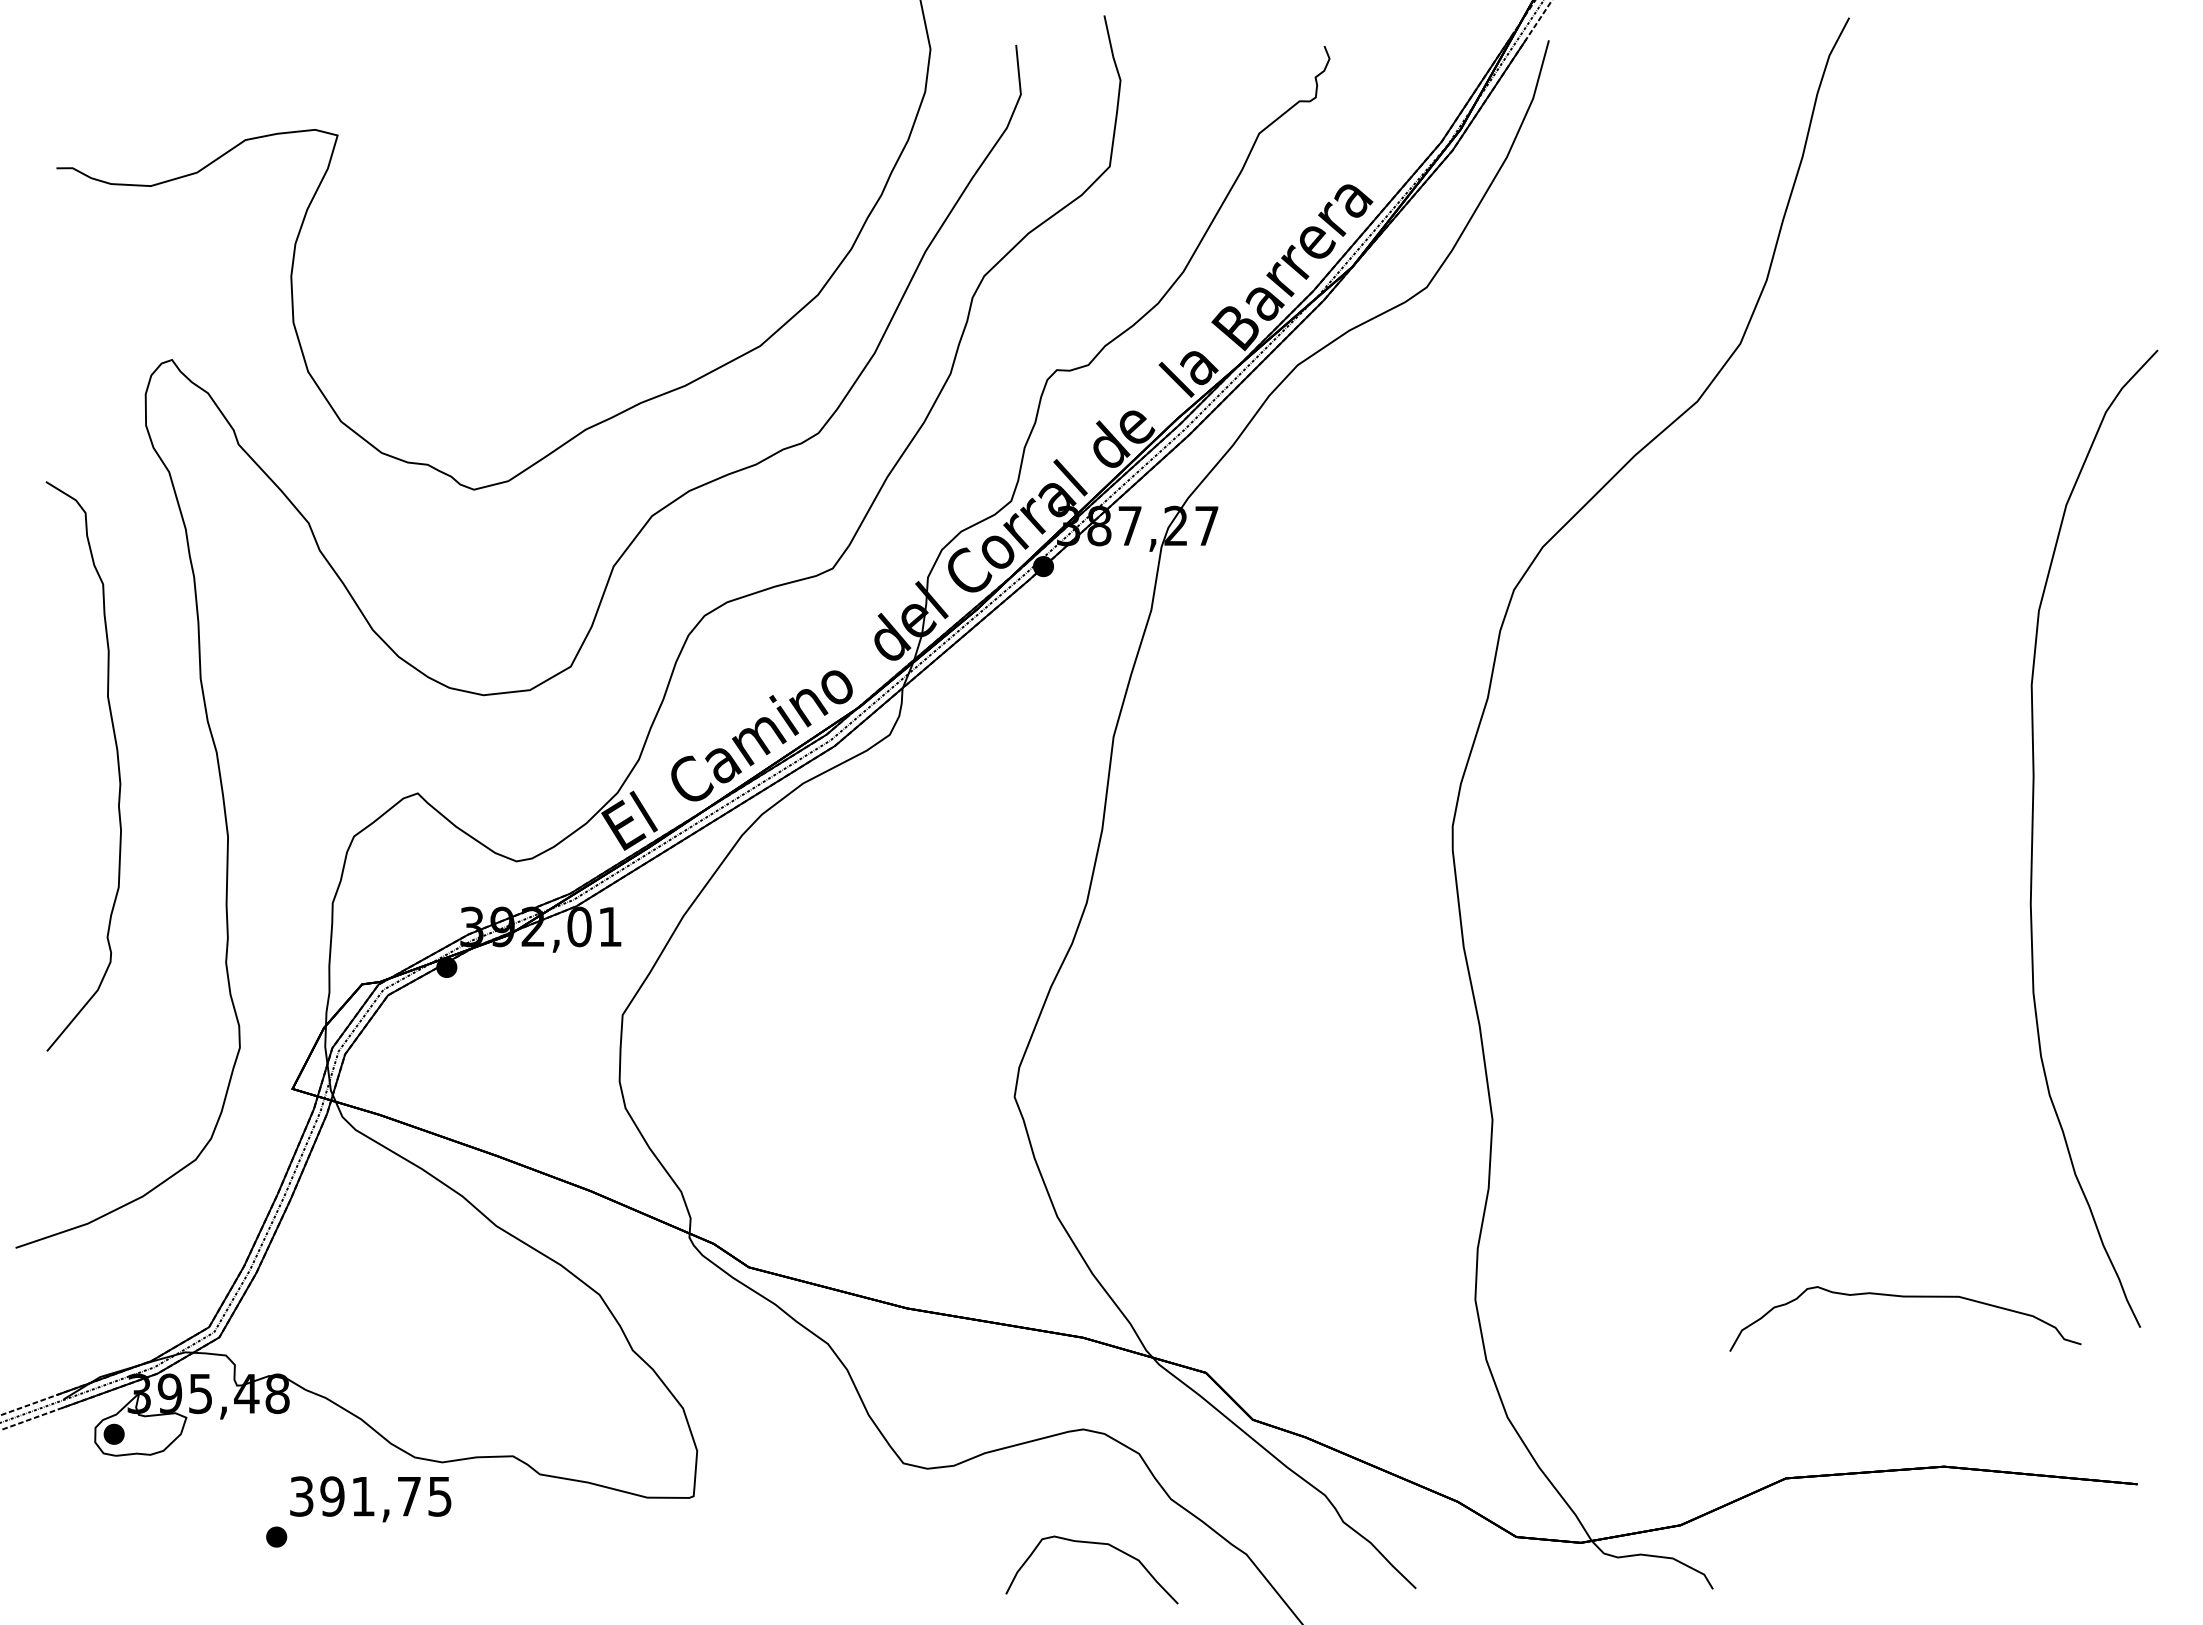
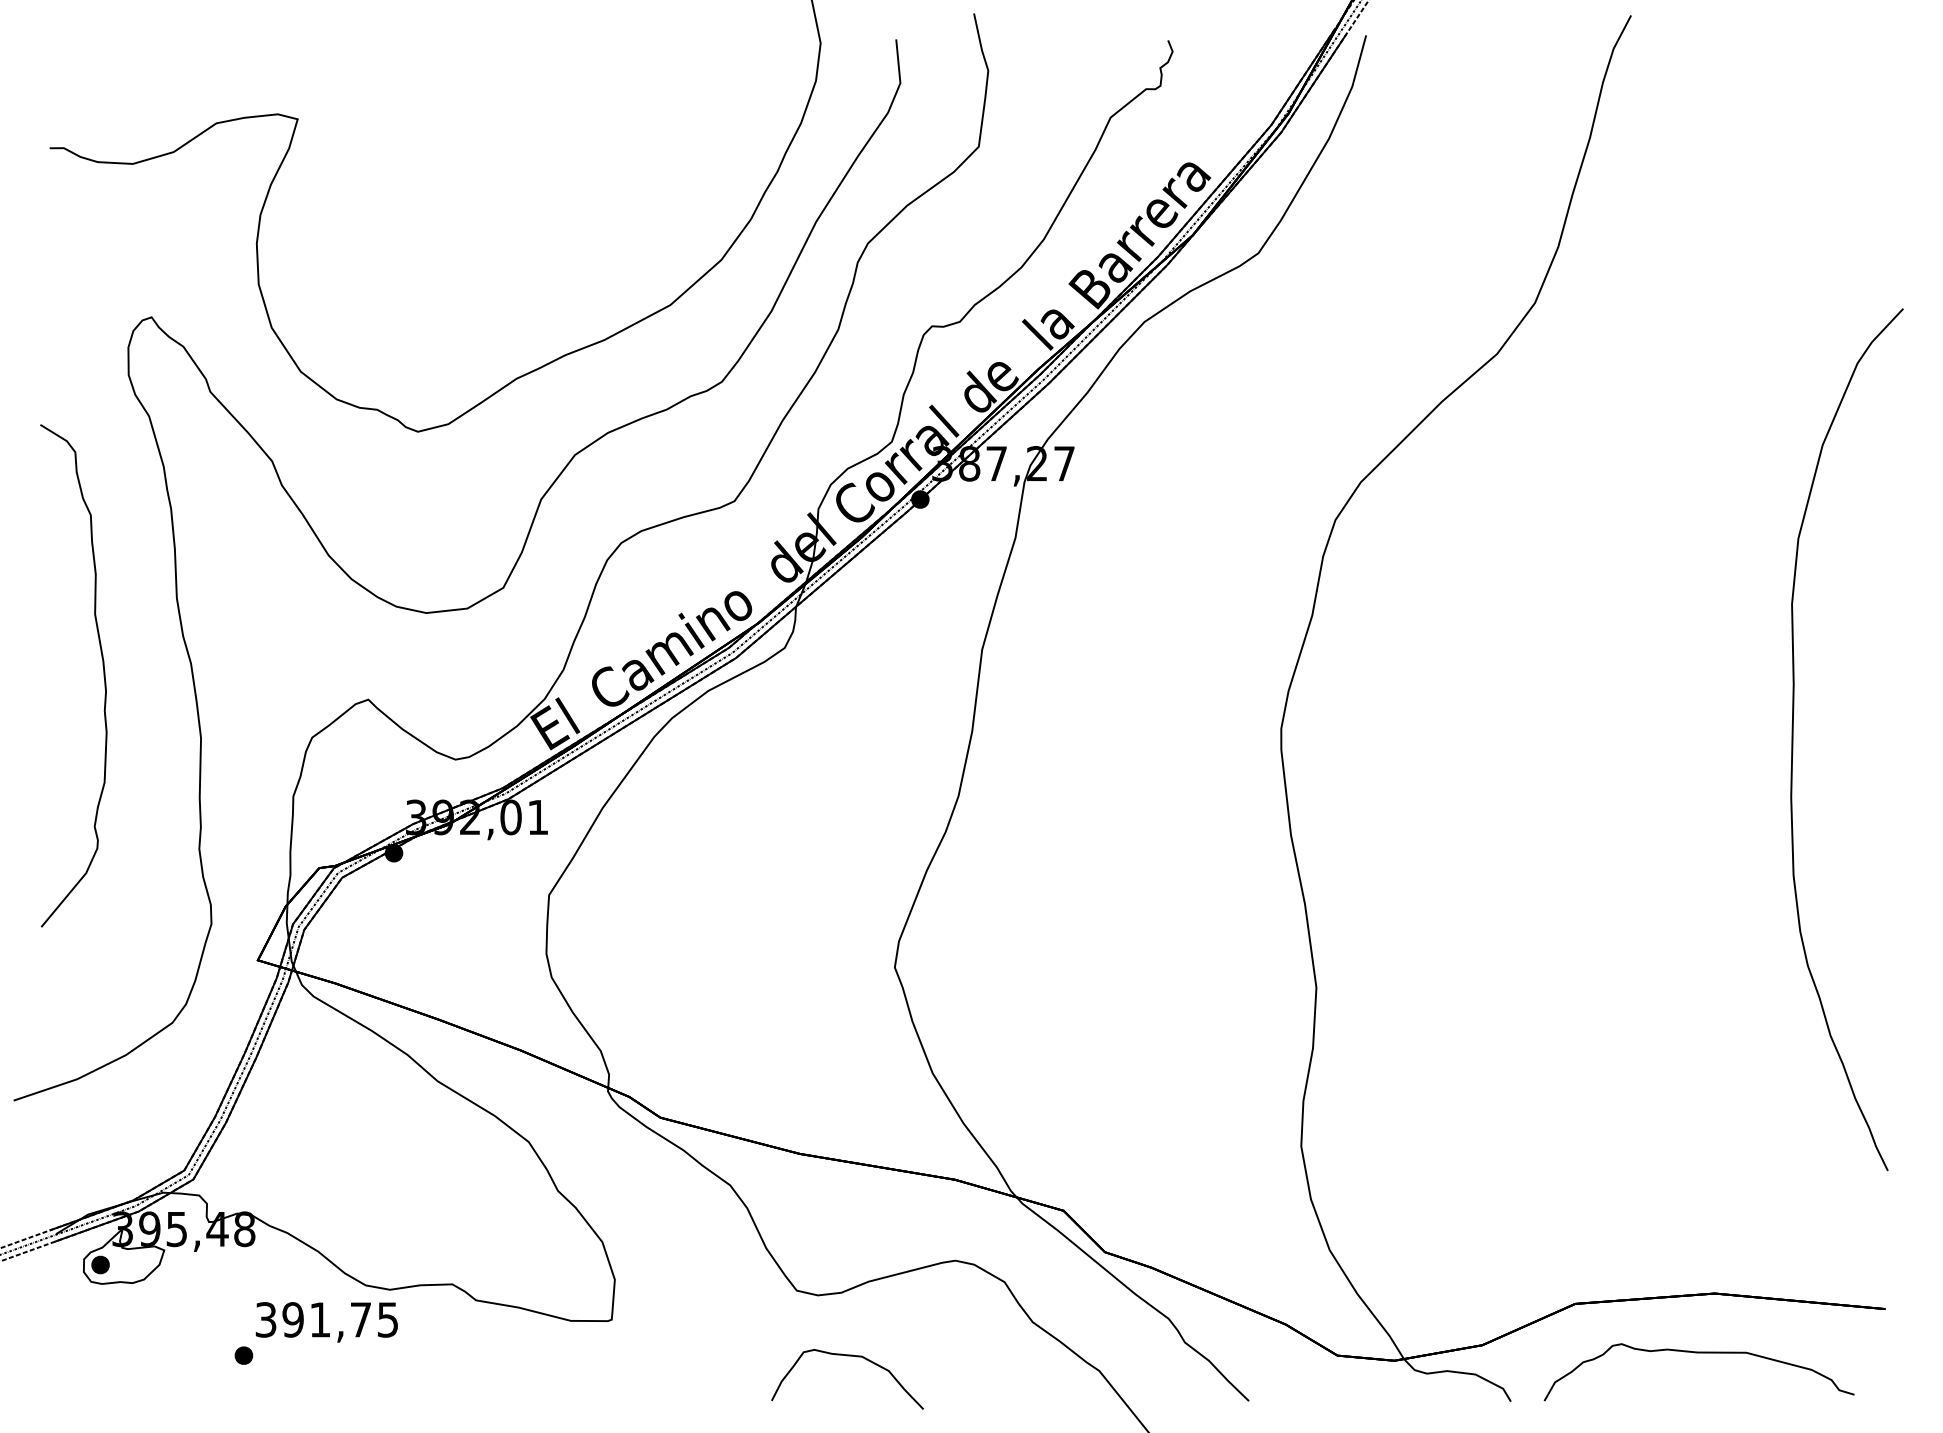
curve: (1905, 1297) -> (1699, 1353), moved
curve: (1097, 1544) -> (852, 1356), moved

